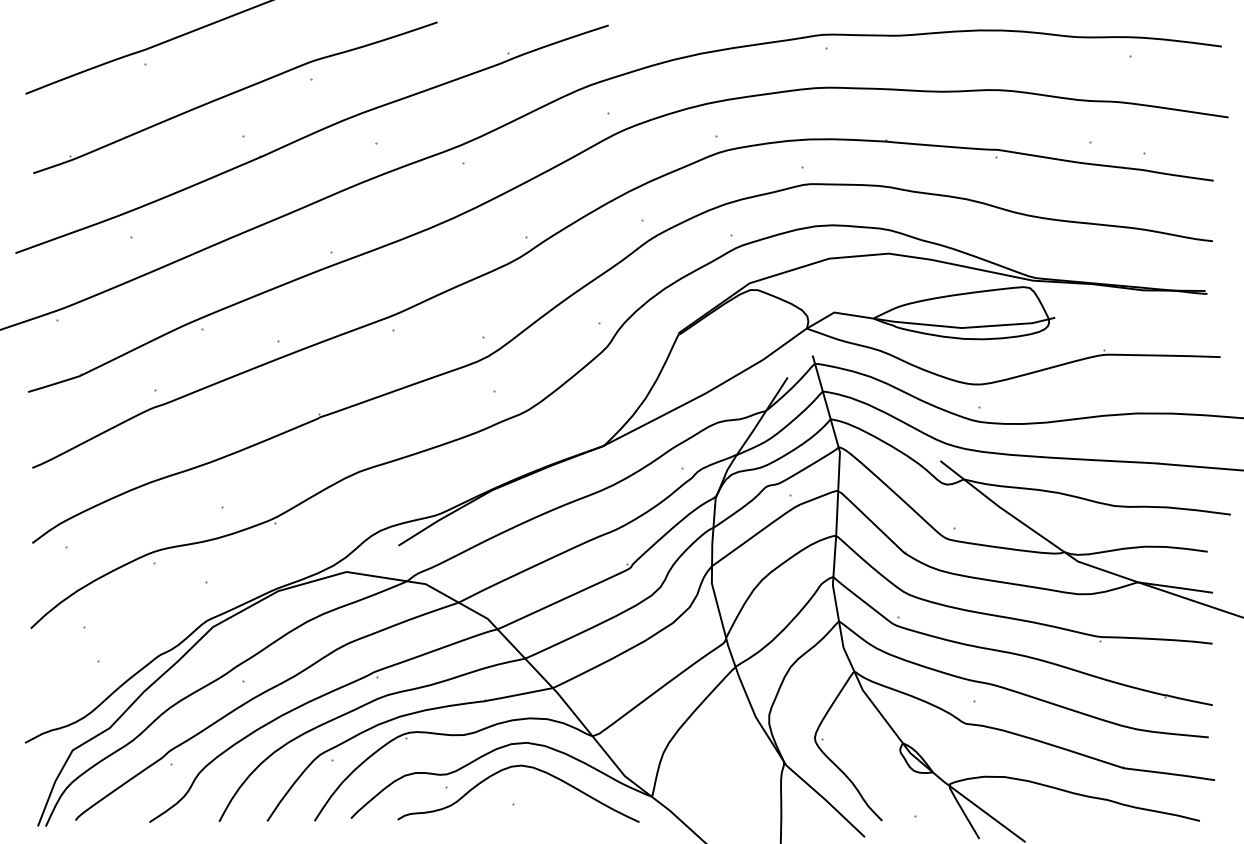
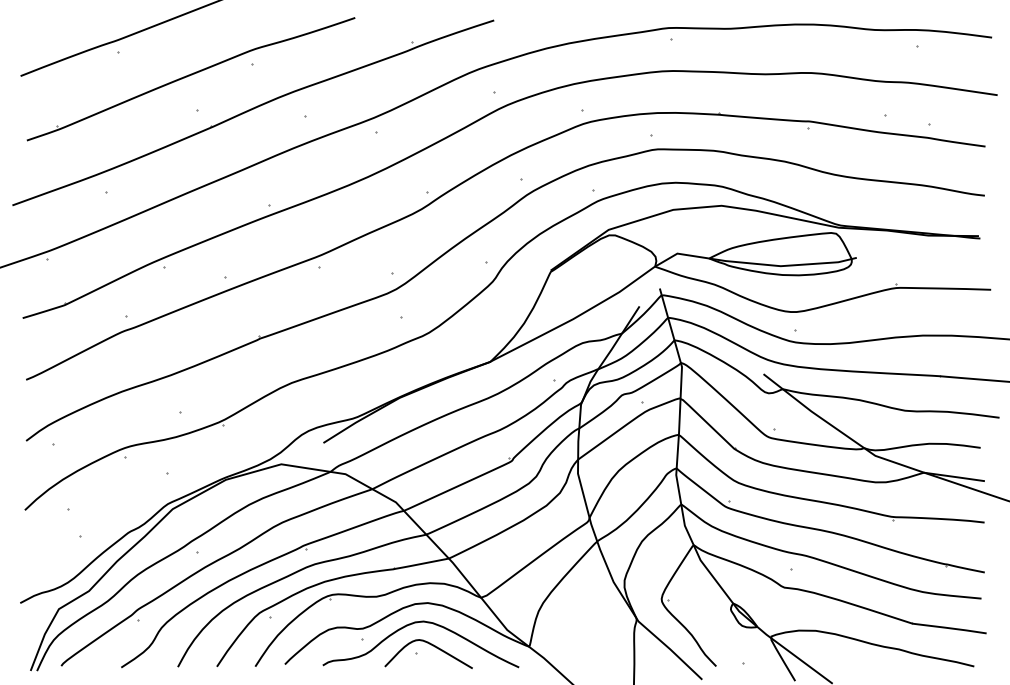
curve: (535, 797) -> (434, 647), added

